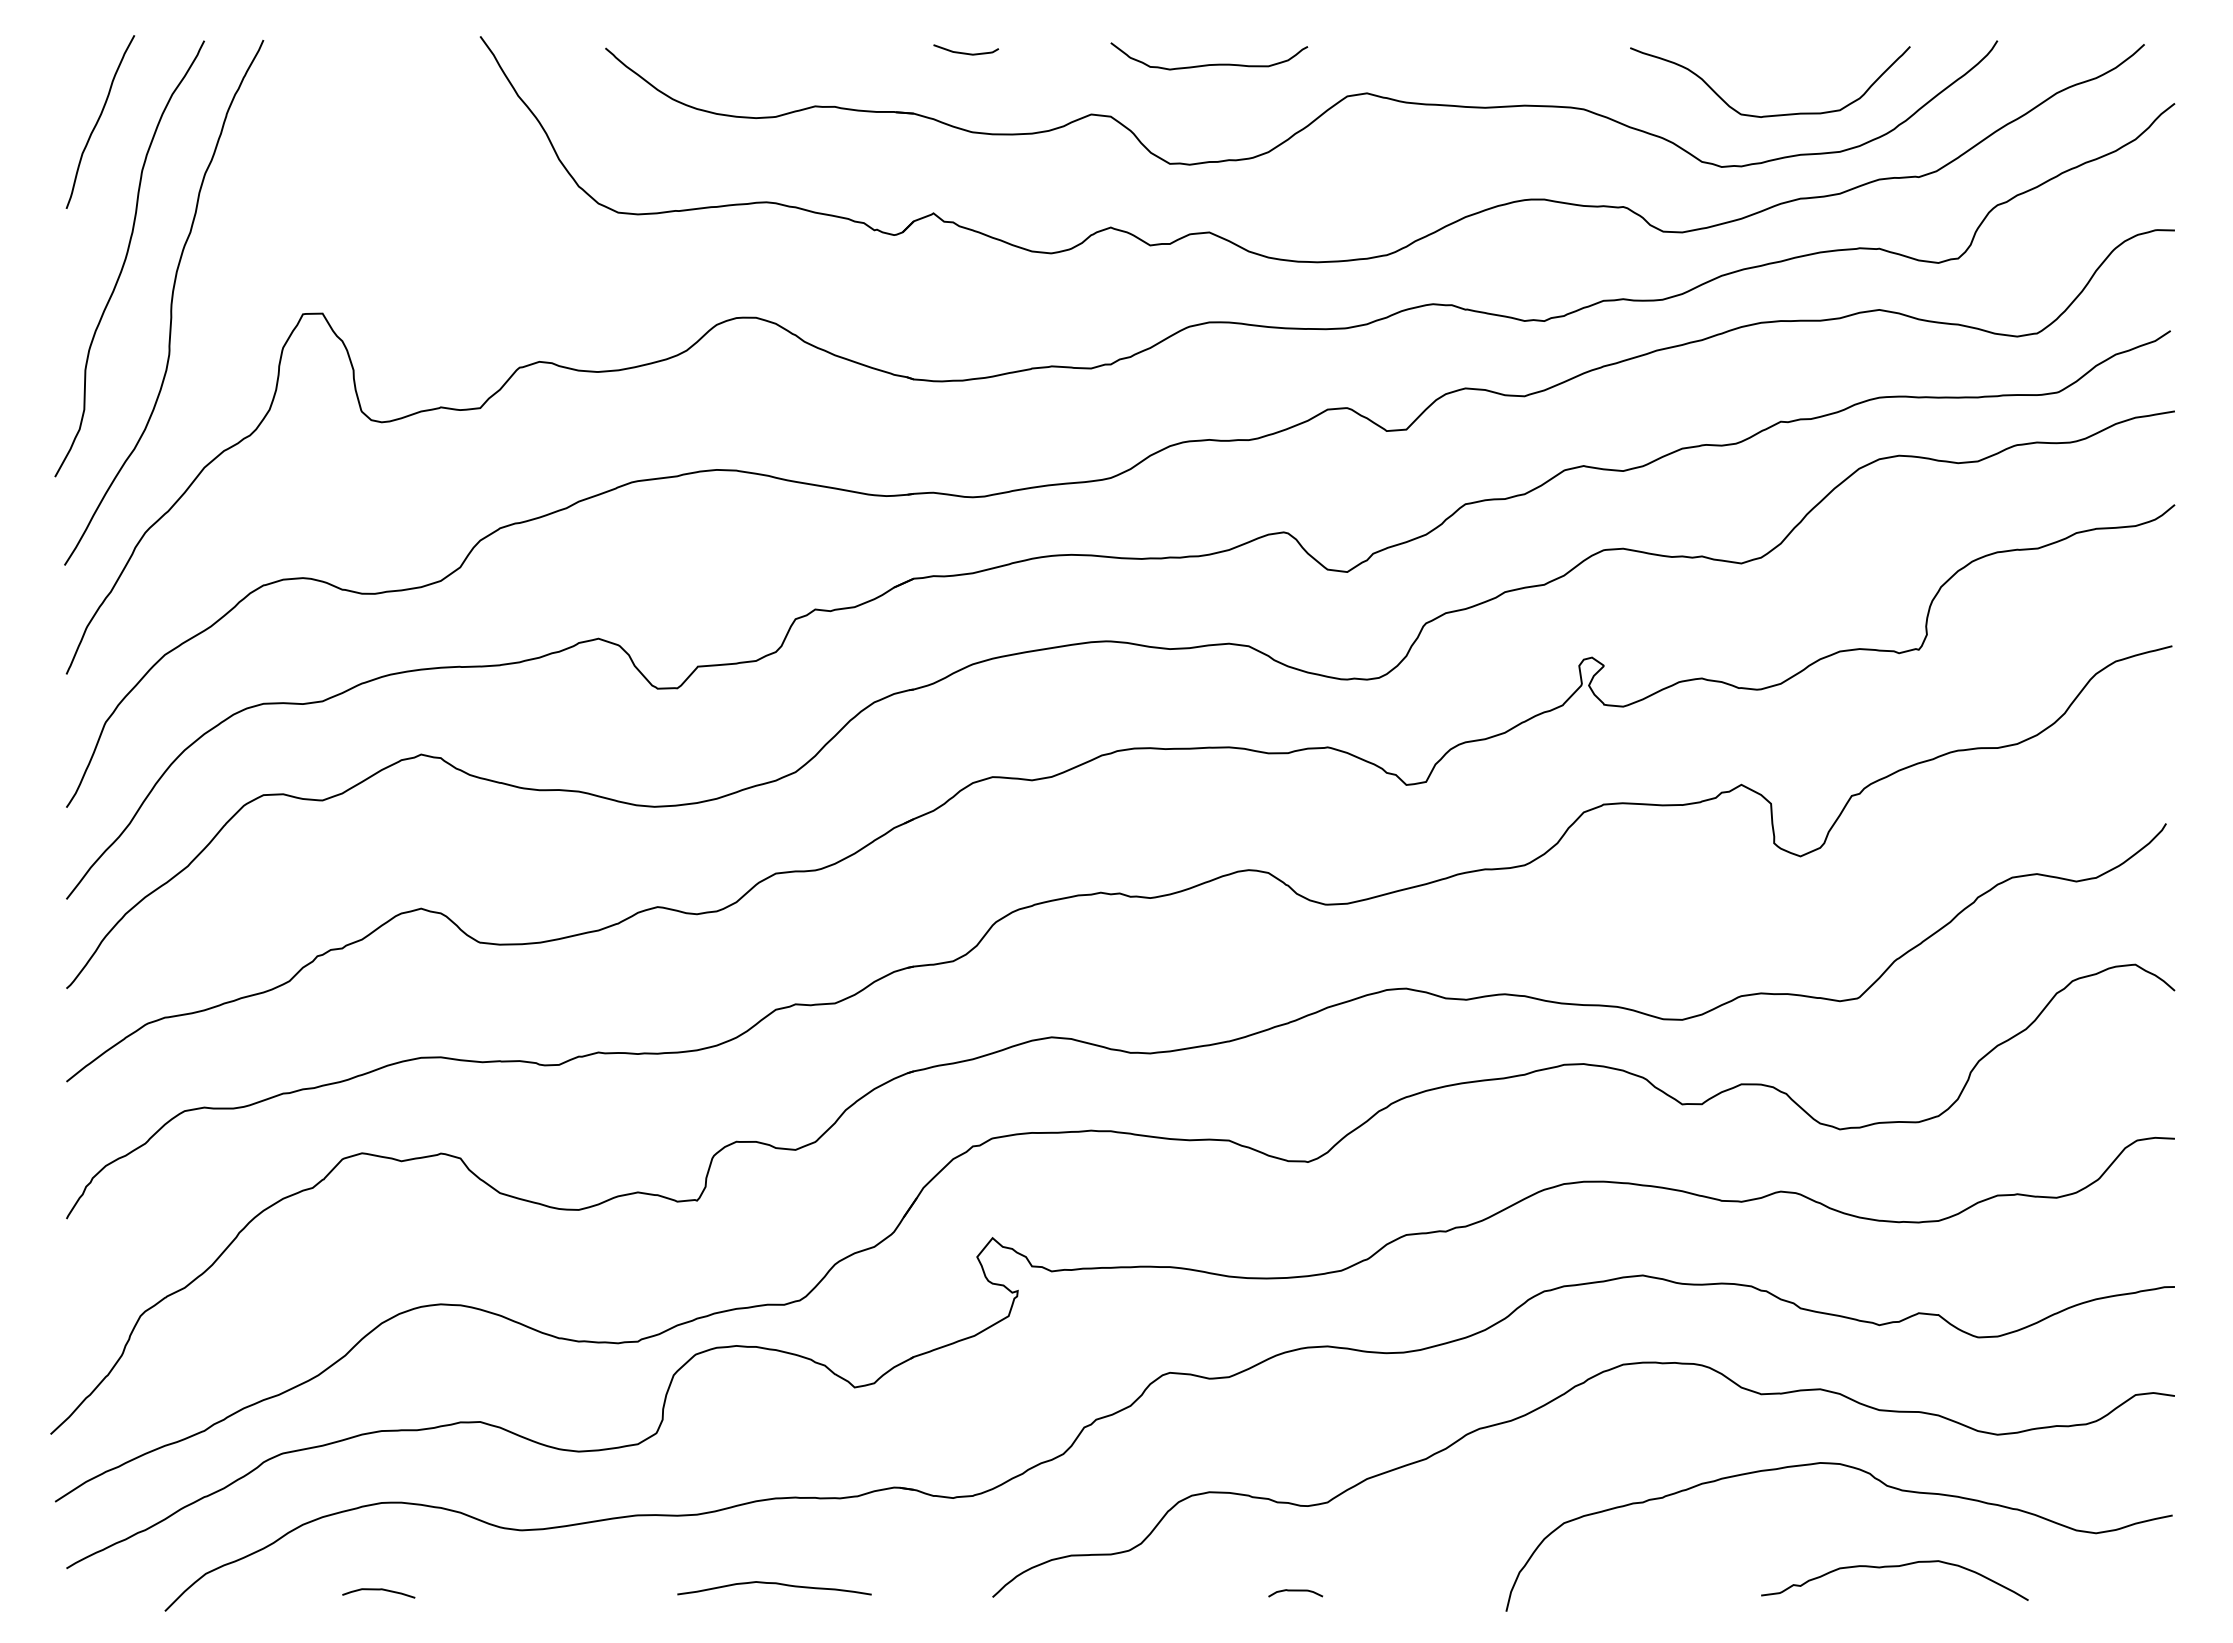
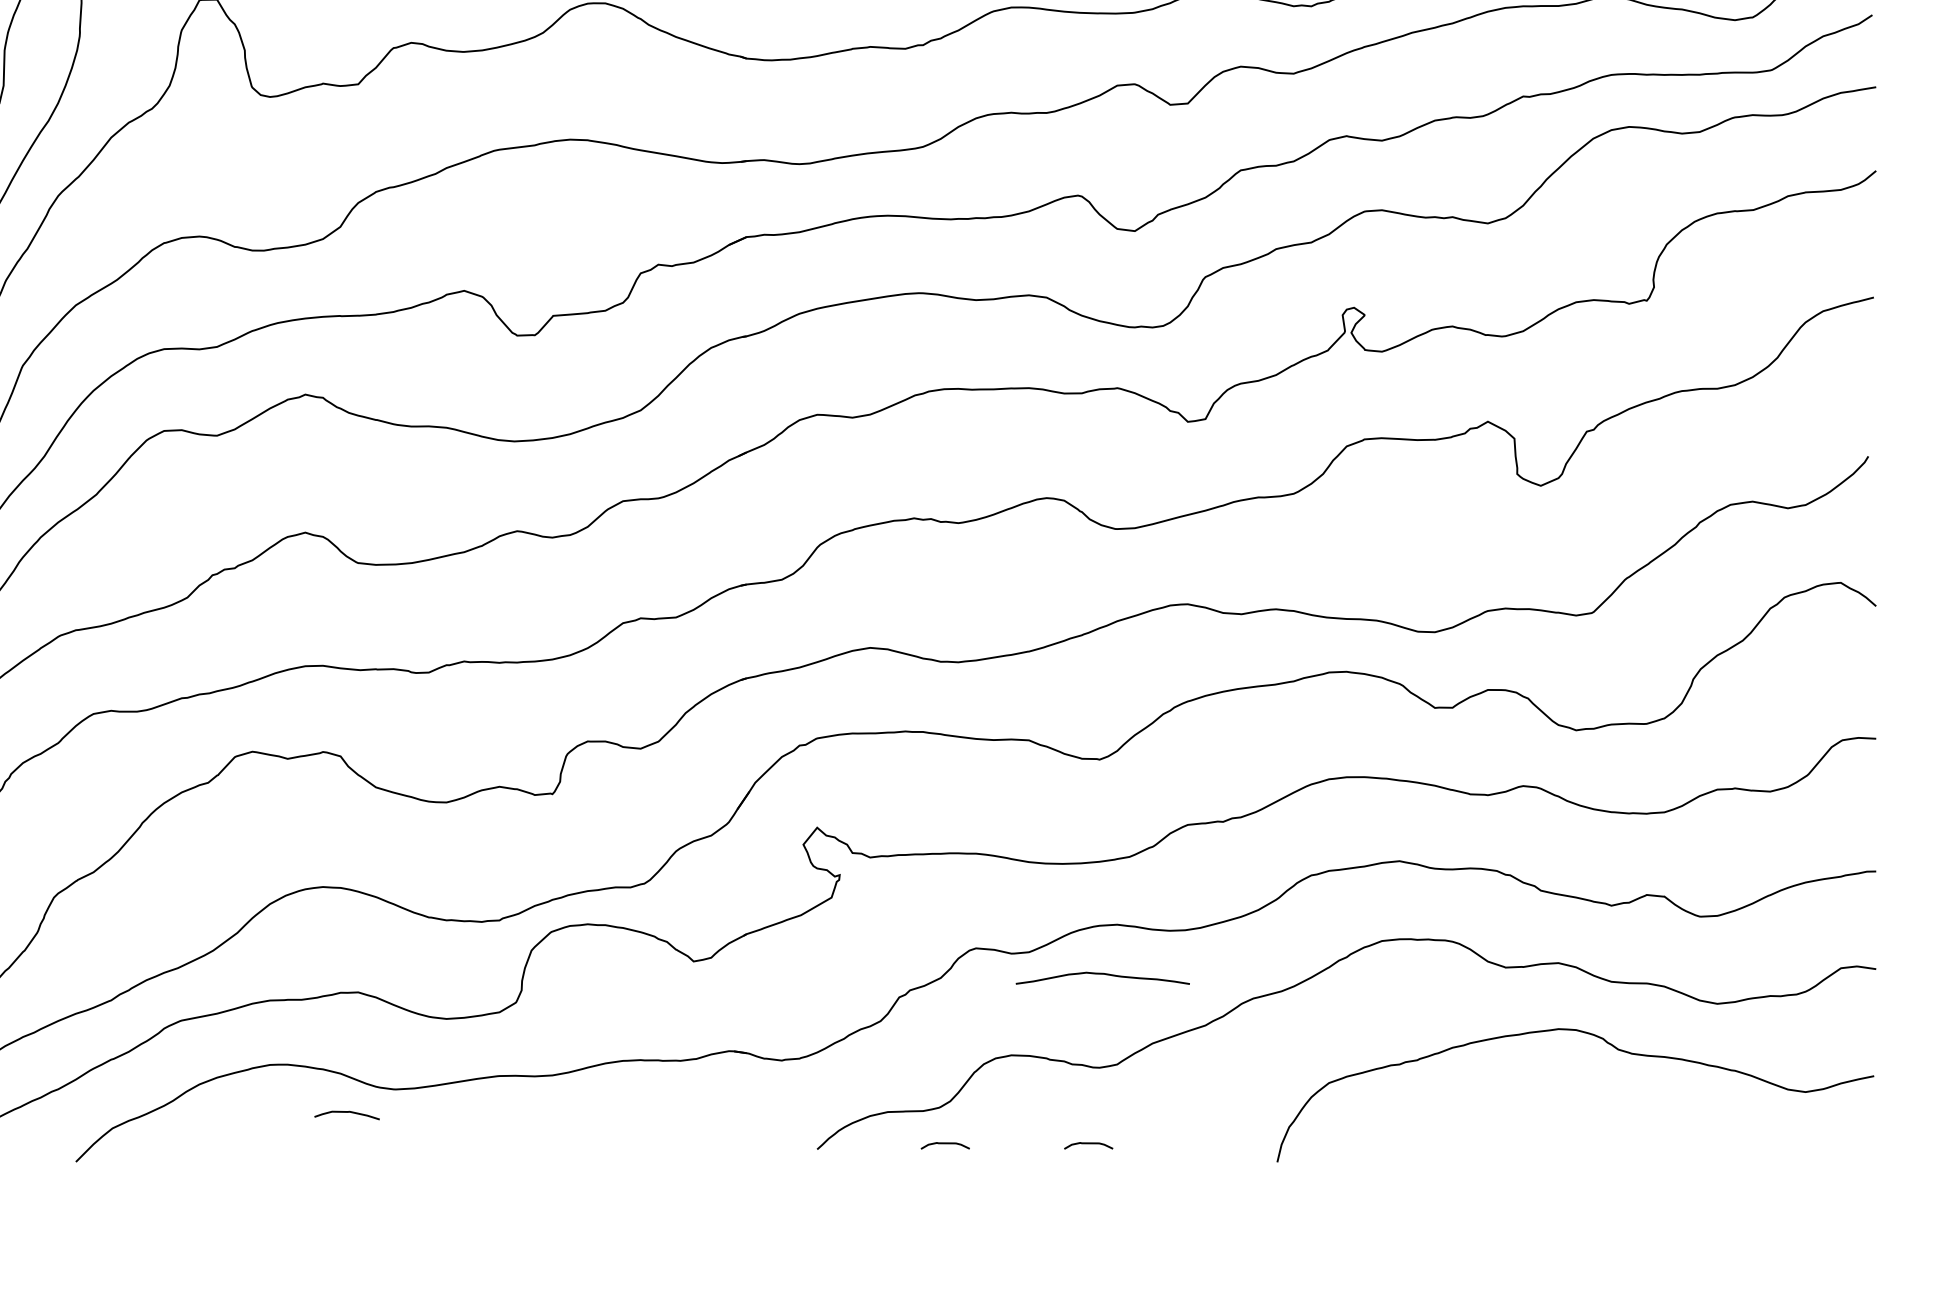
curve: (1894, 1567) -> (1625, 1122), removed
curve: (774, 1584) -> (1102, 974), moved
curve: (378, 1590) -> (346, 1112), moved
curve: (1135, 1591) -> (945, 1144), added

